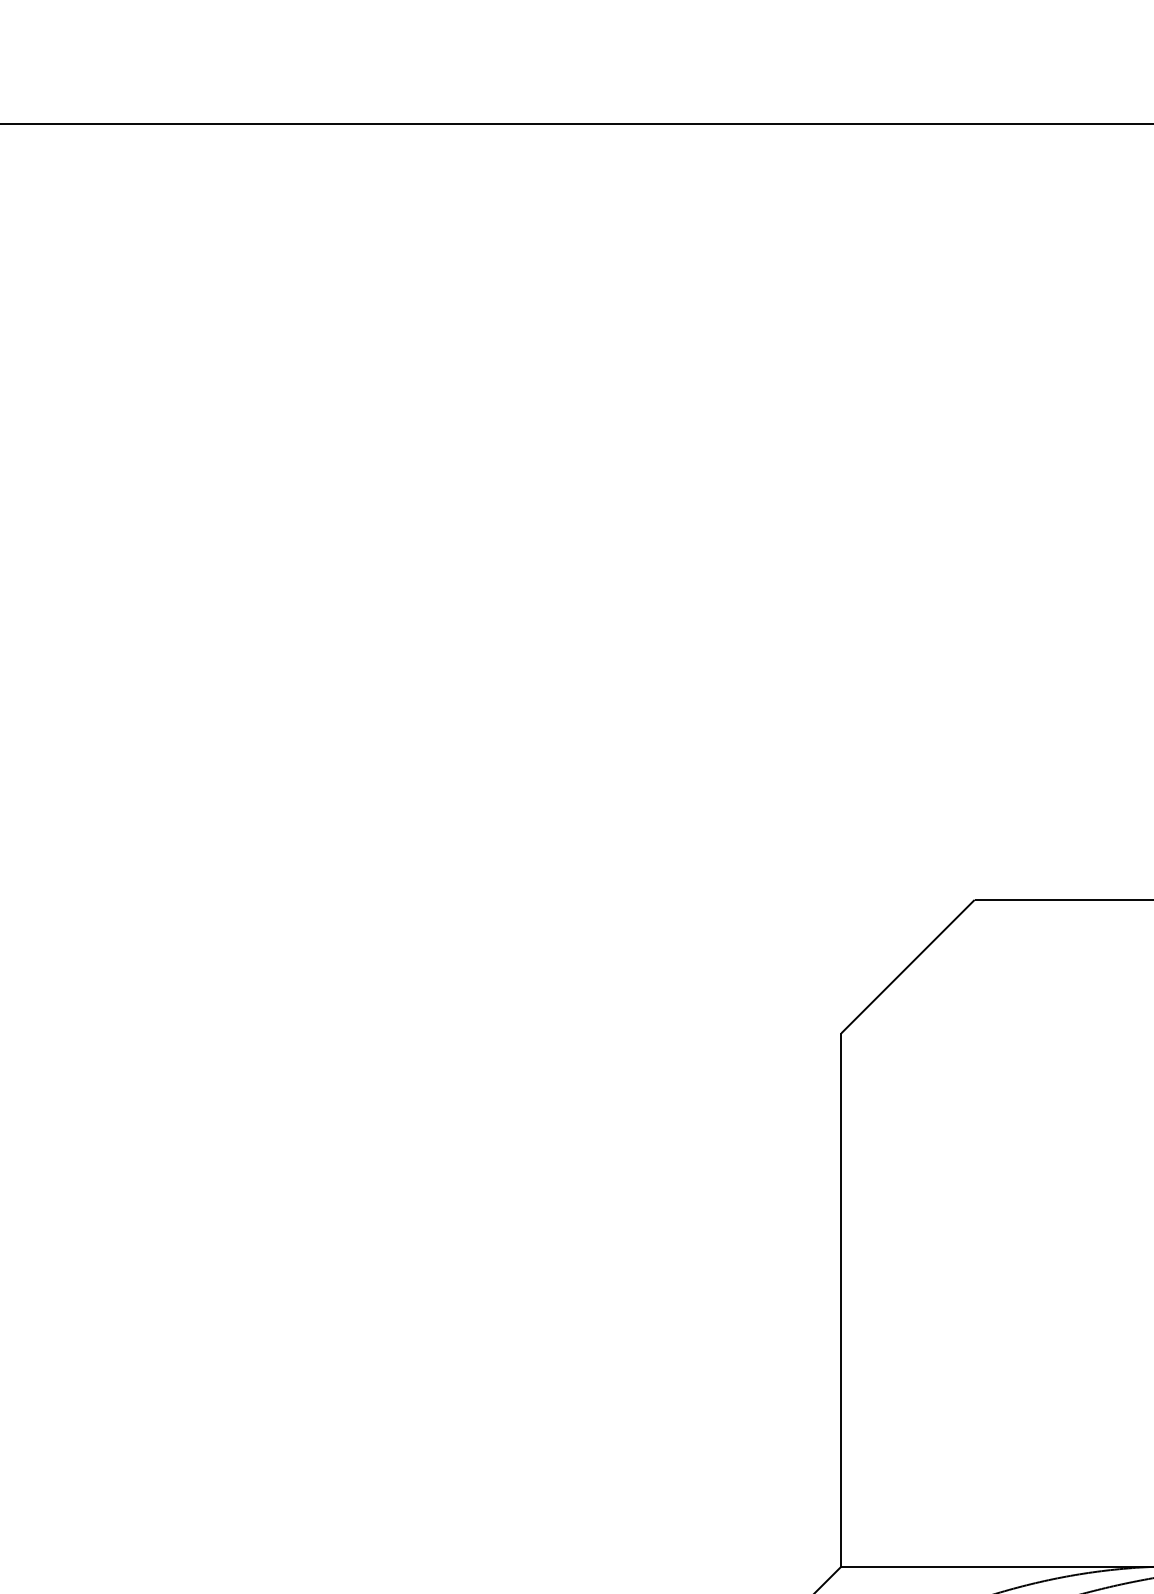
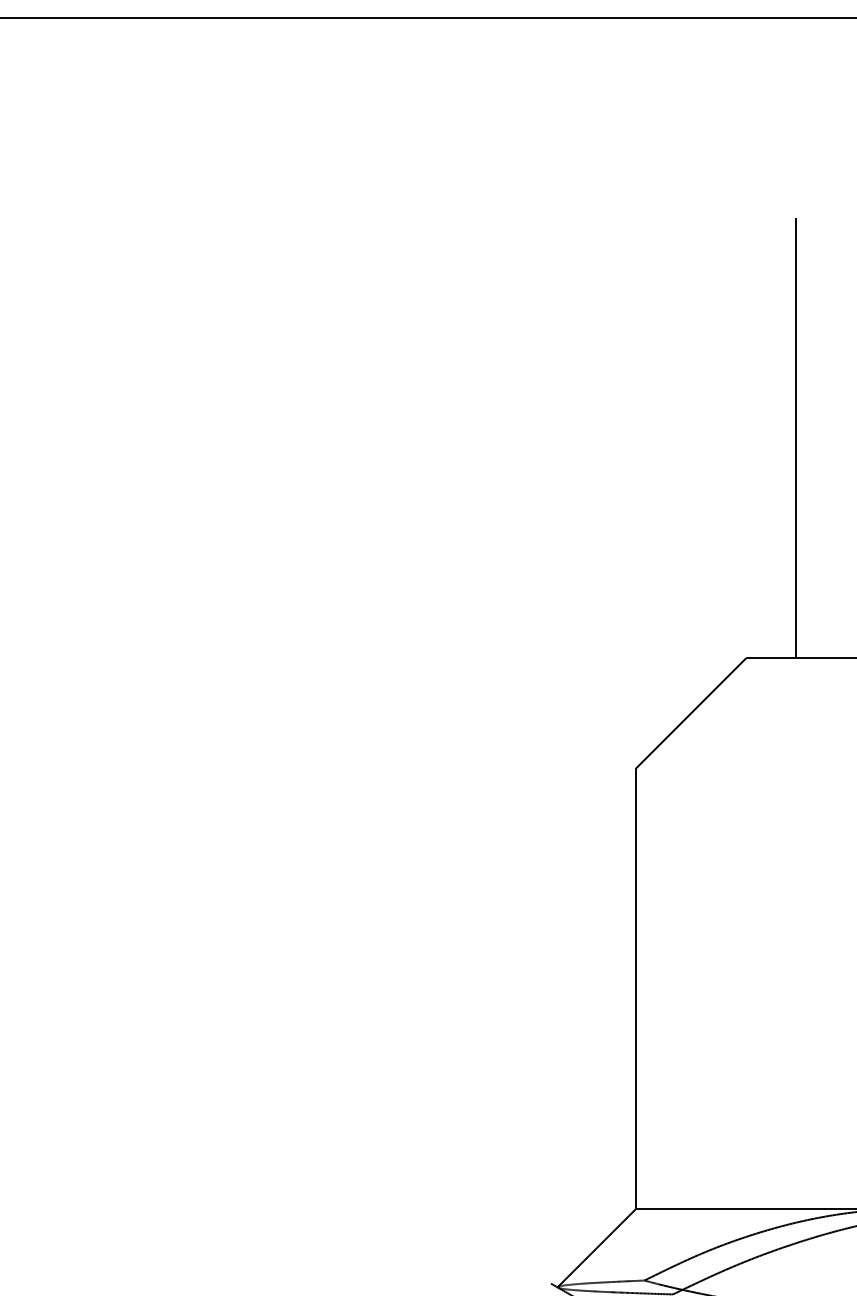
line: (1034, 632) -> (795, 437), added

